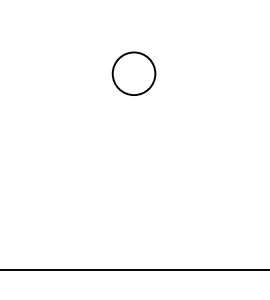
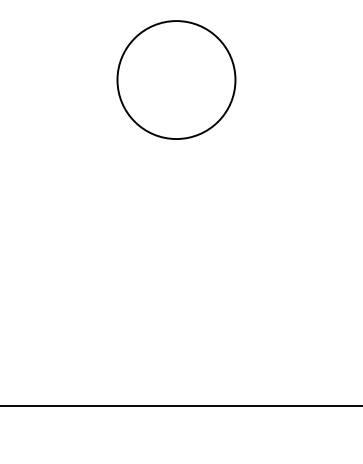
circle: (133, 73) -> (175, 79), size x1.67

